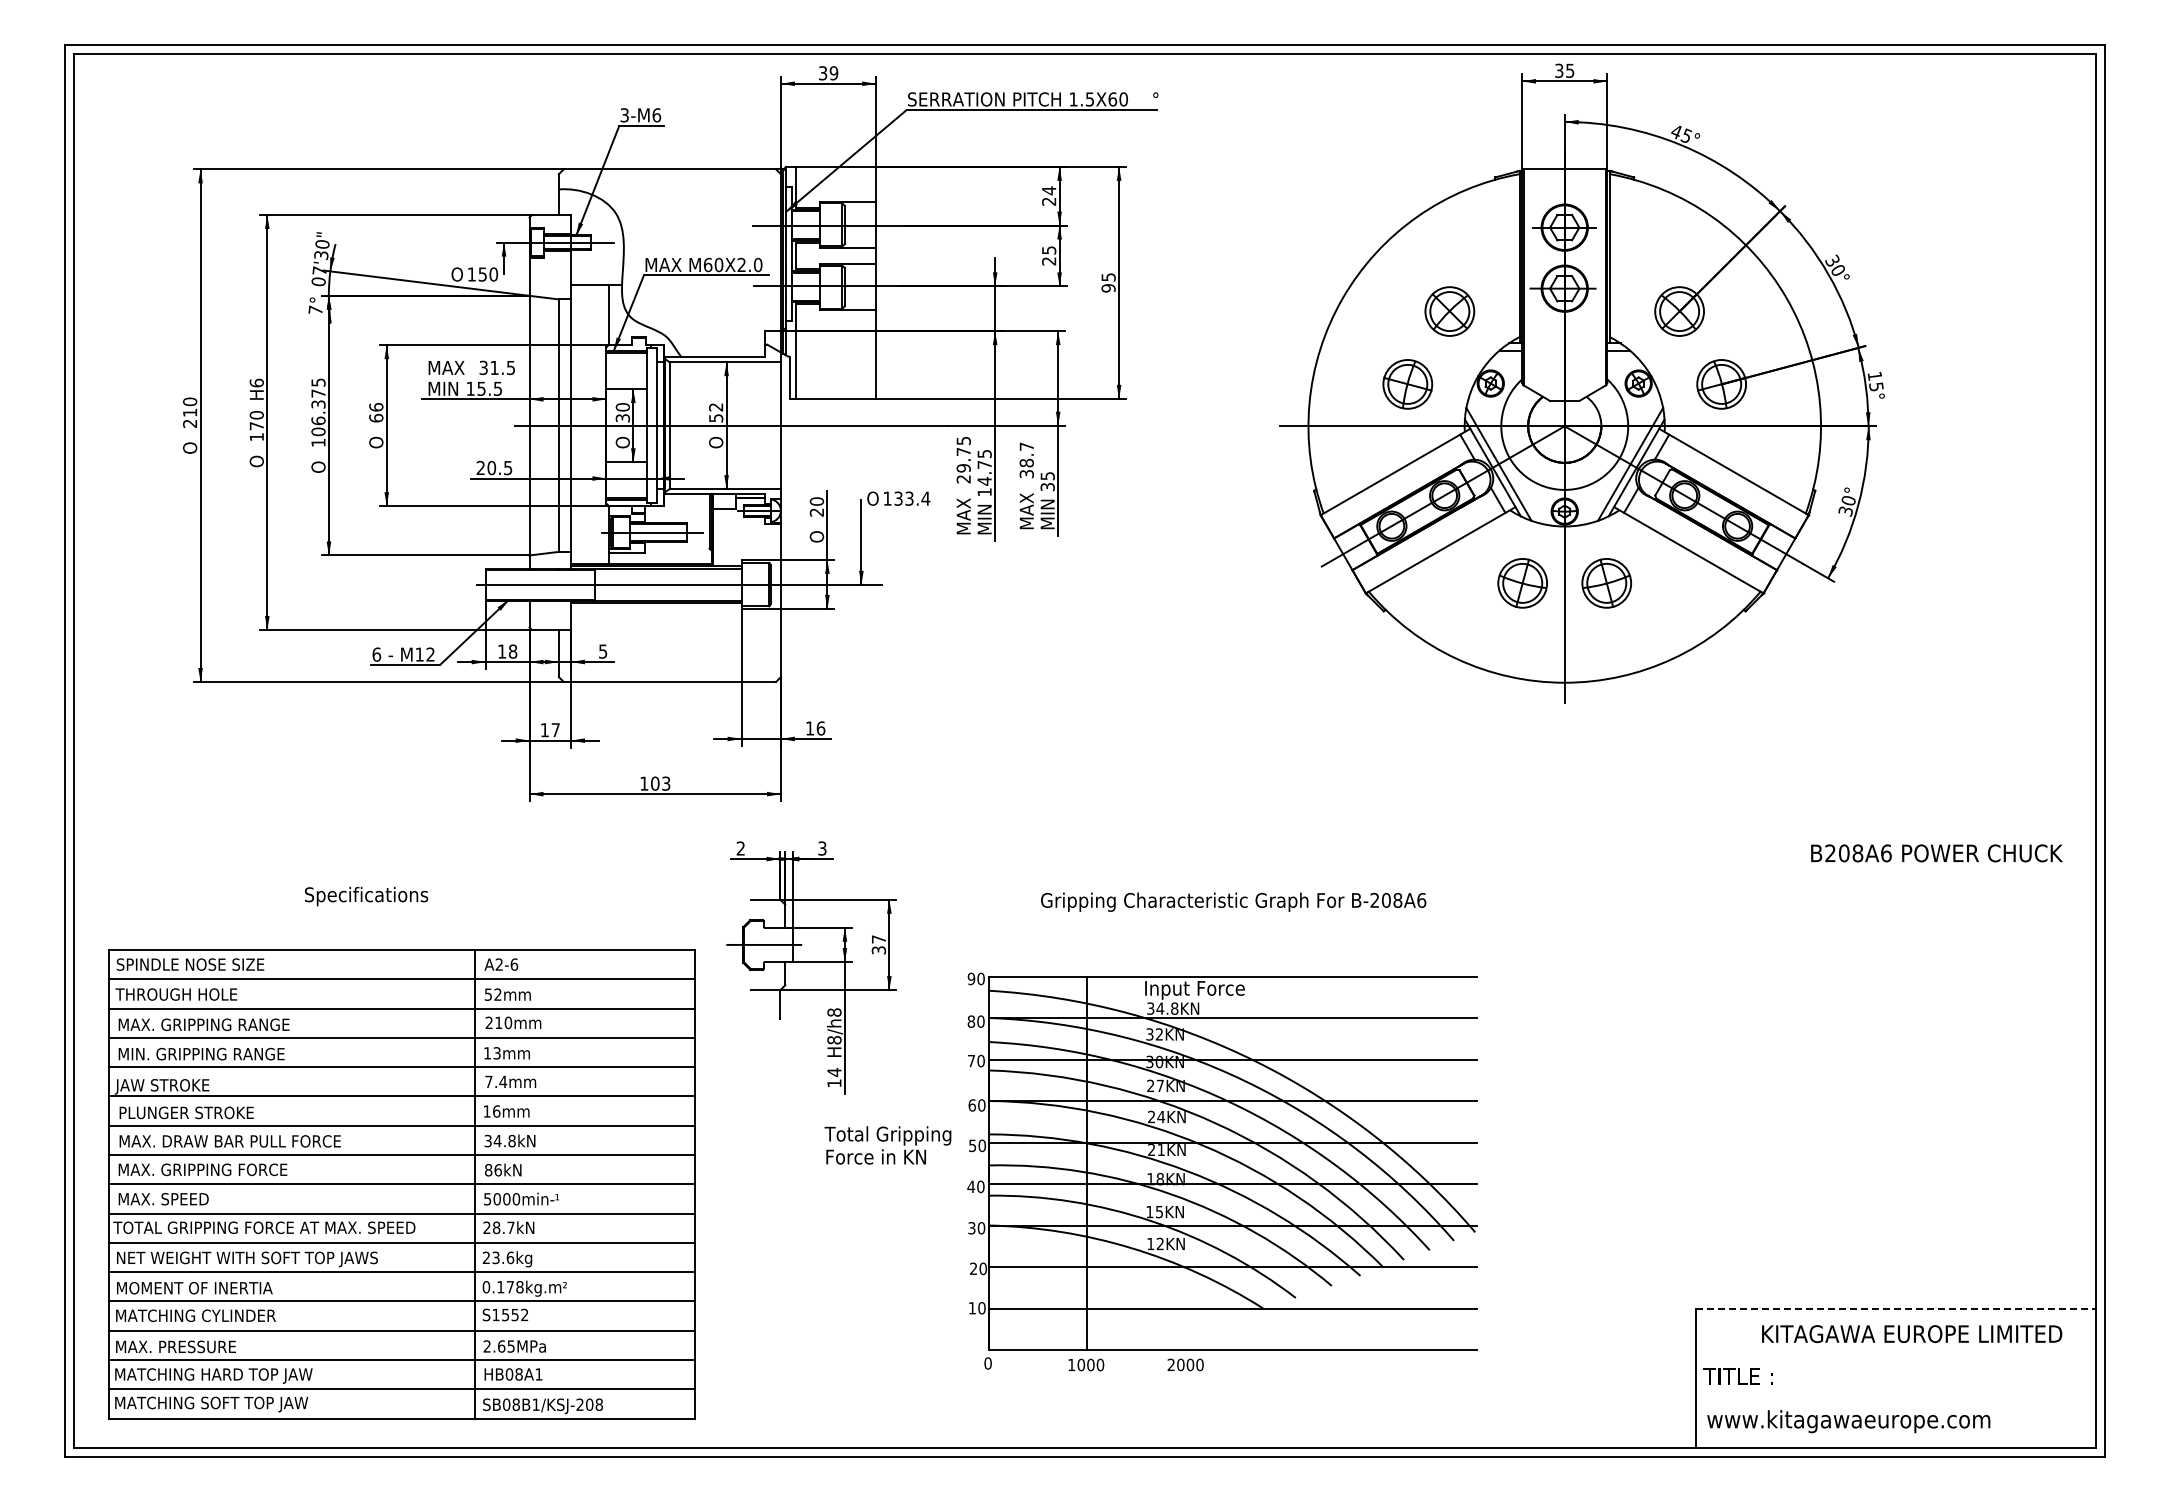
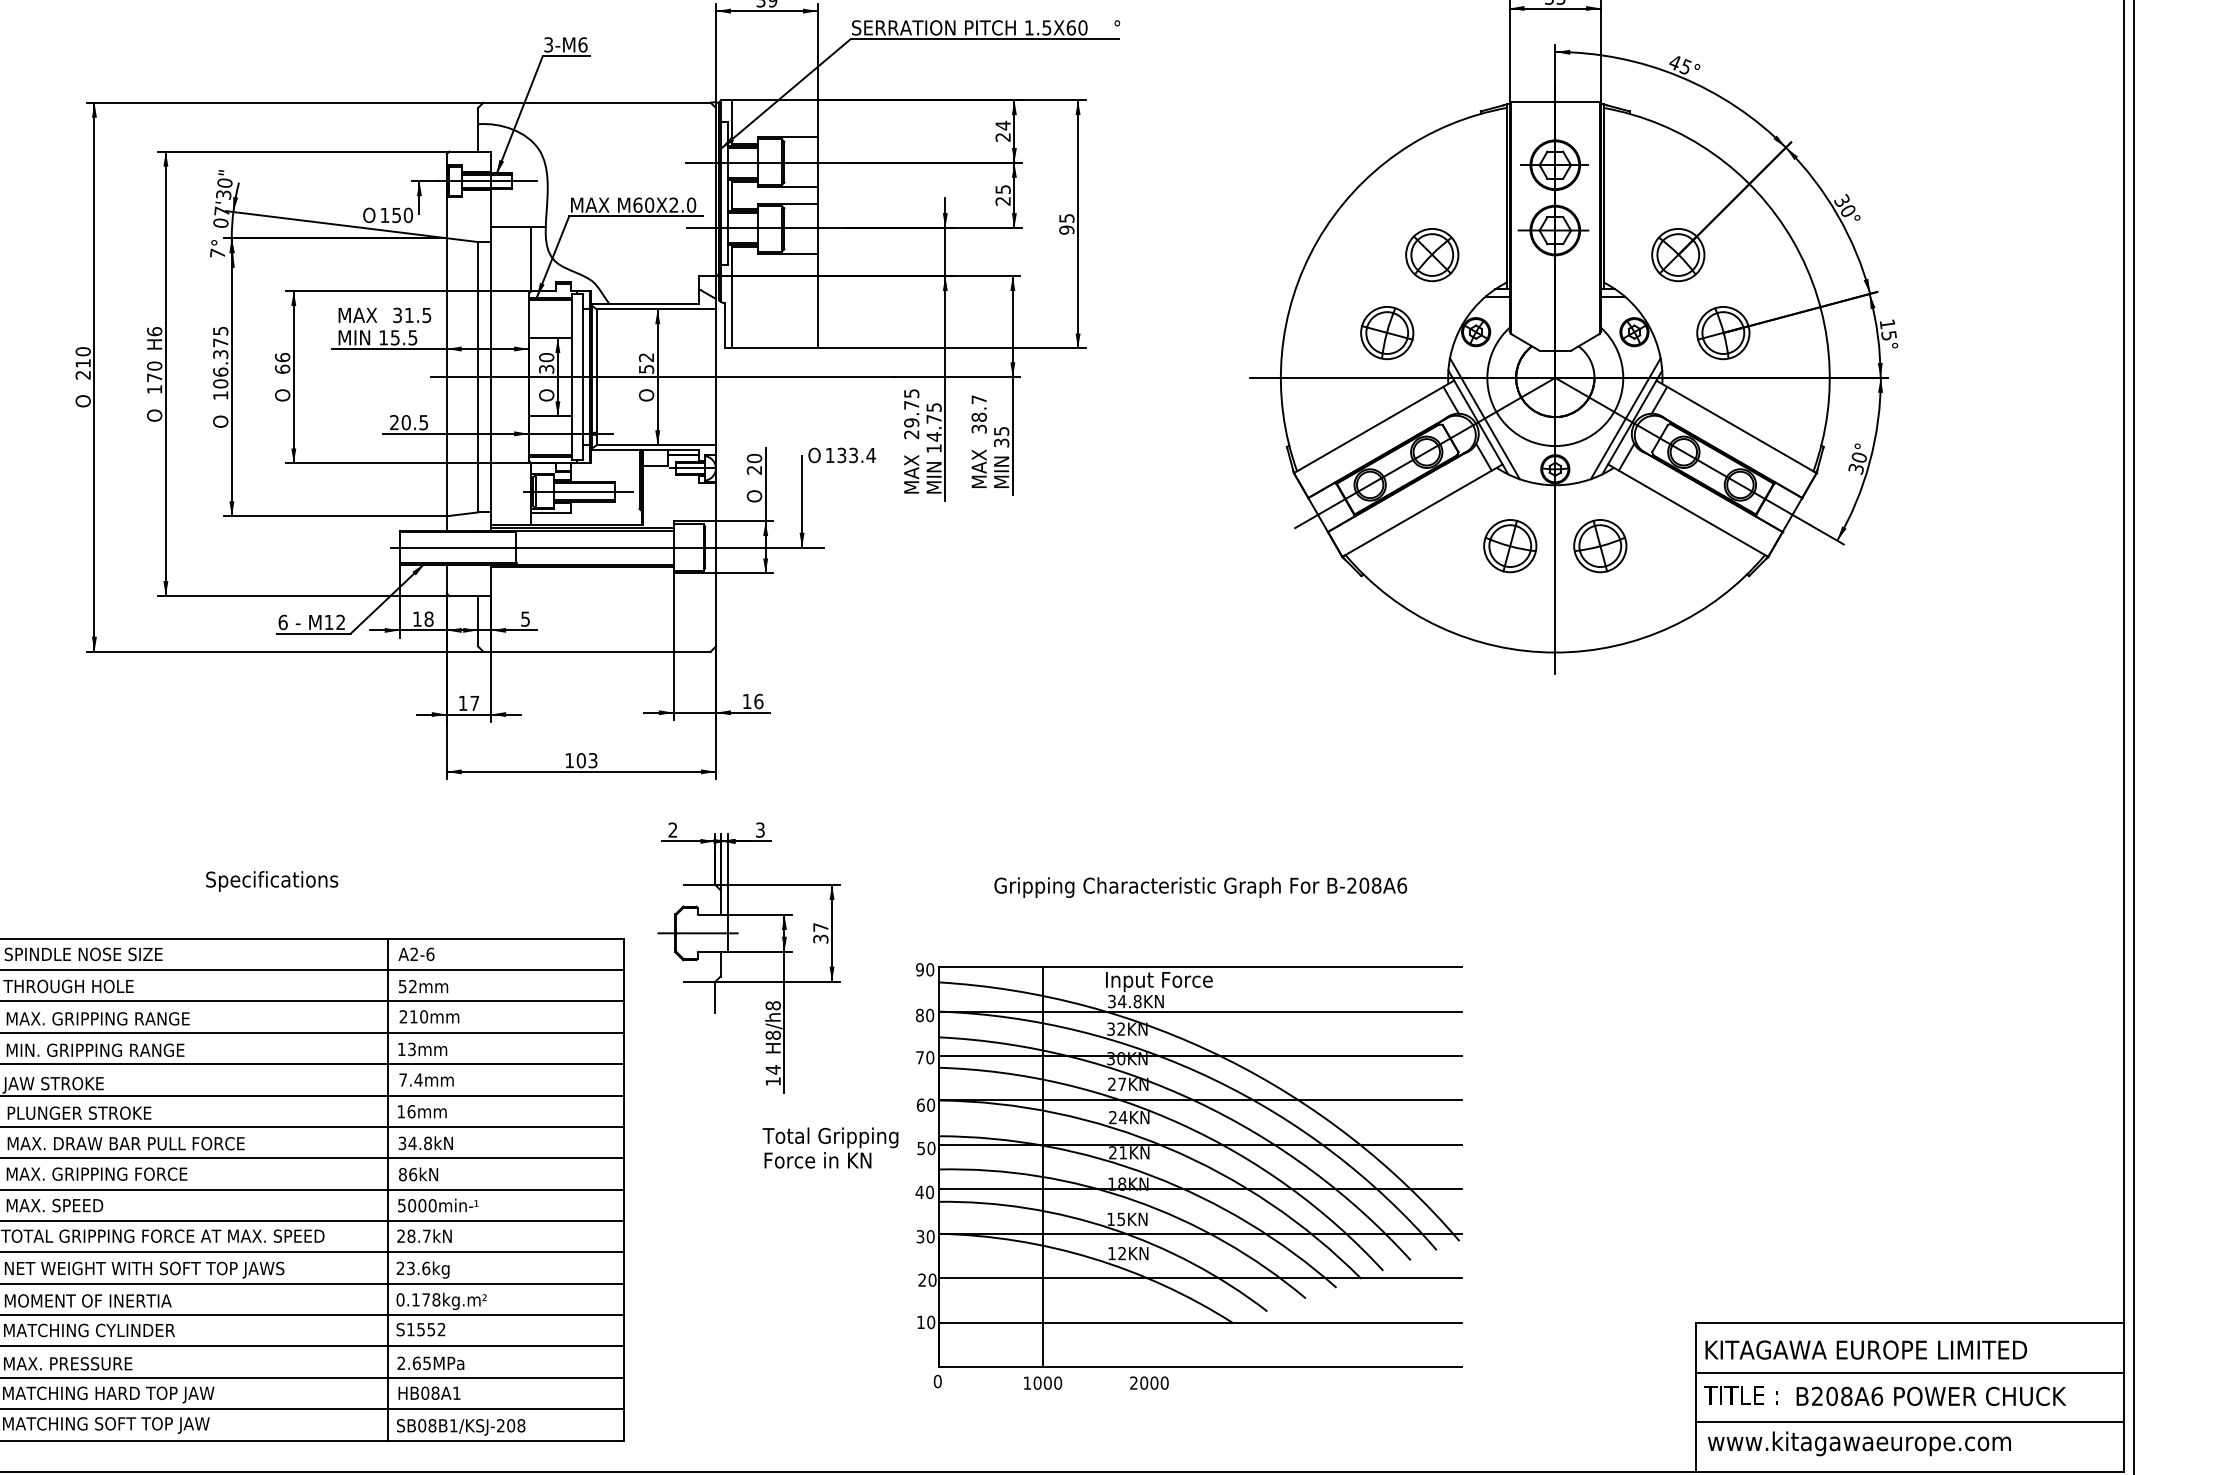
text: (1936, 853) -> (1930, 1396), moved
line: (1896, 1308) -> (1910, 1322), dashed -> solid
text: (1912, 1334) -> (1866, 1350), moved
line: (1896, 1355) -> (1910, 1373), added
line: (1896, 1401) -> (1910, 1422), added

